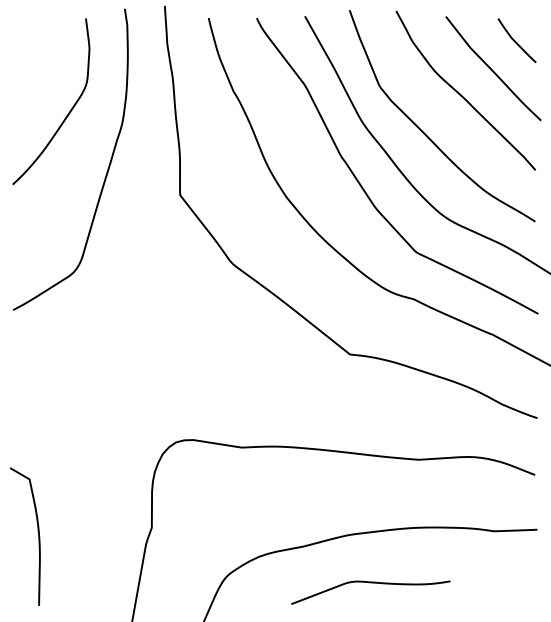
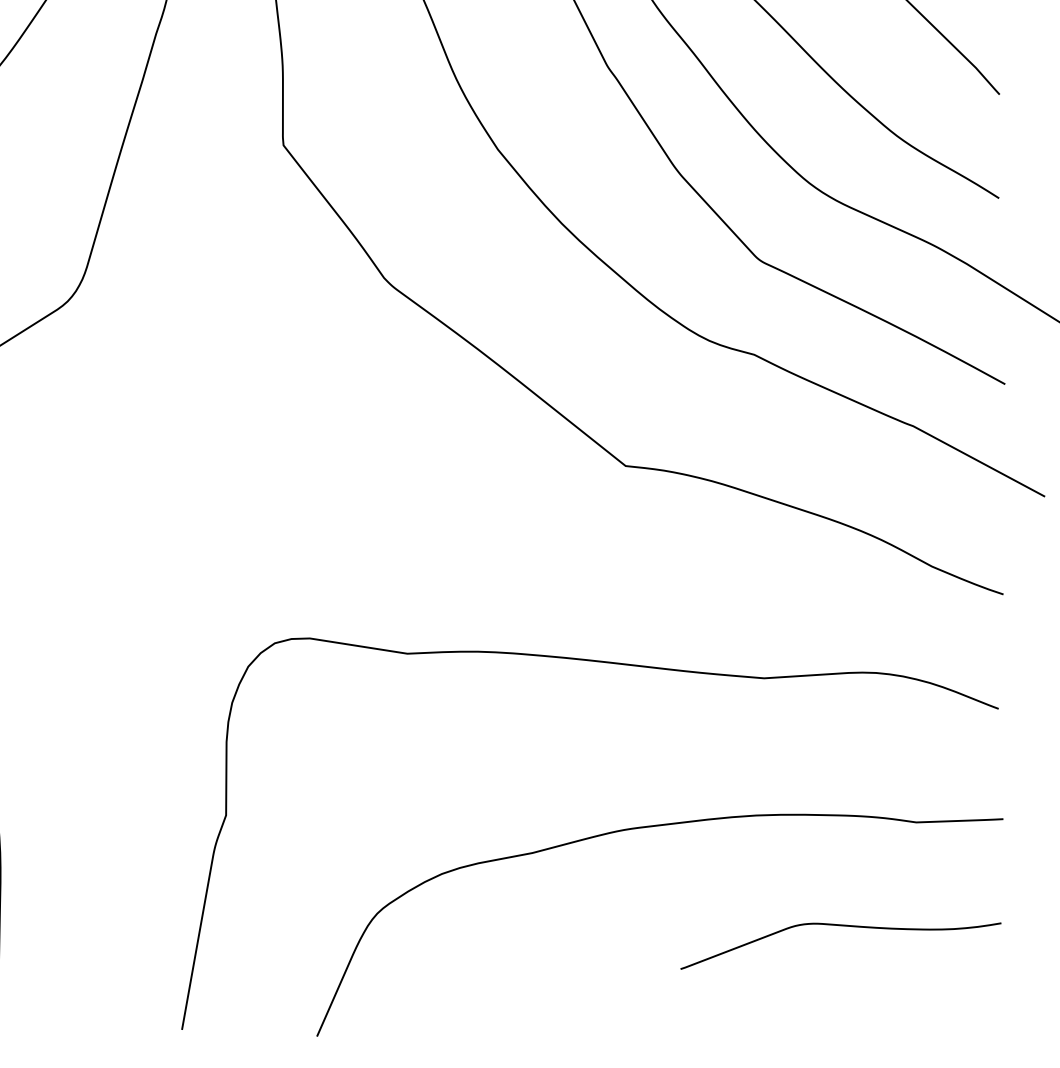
curve: (370, 583) -> (840, 927), moved

